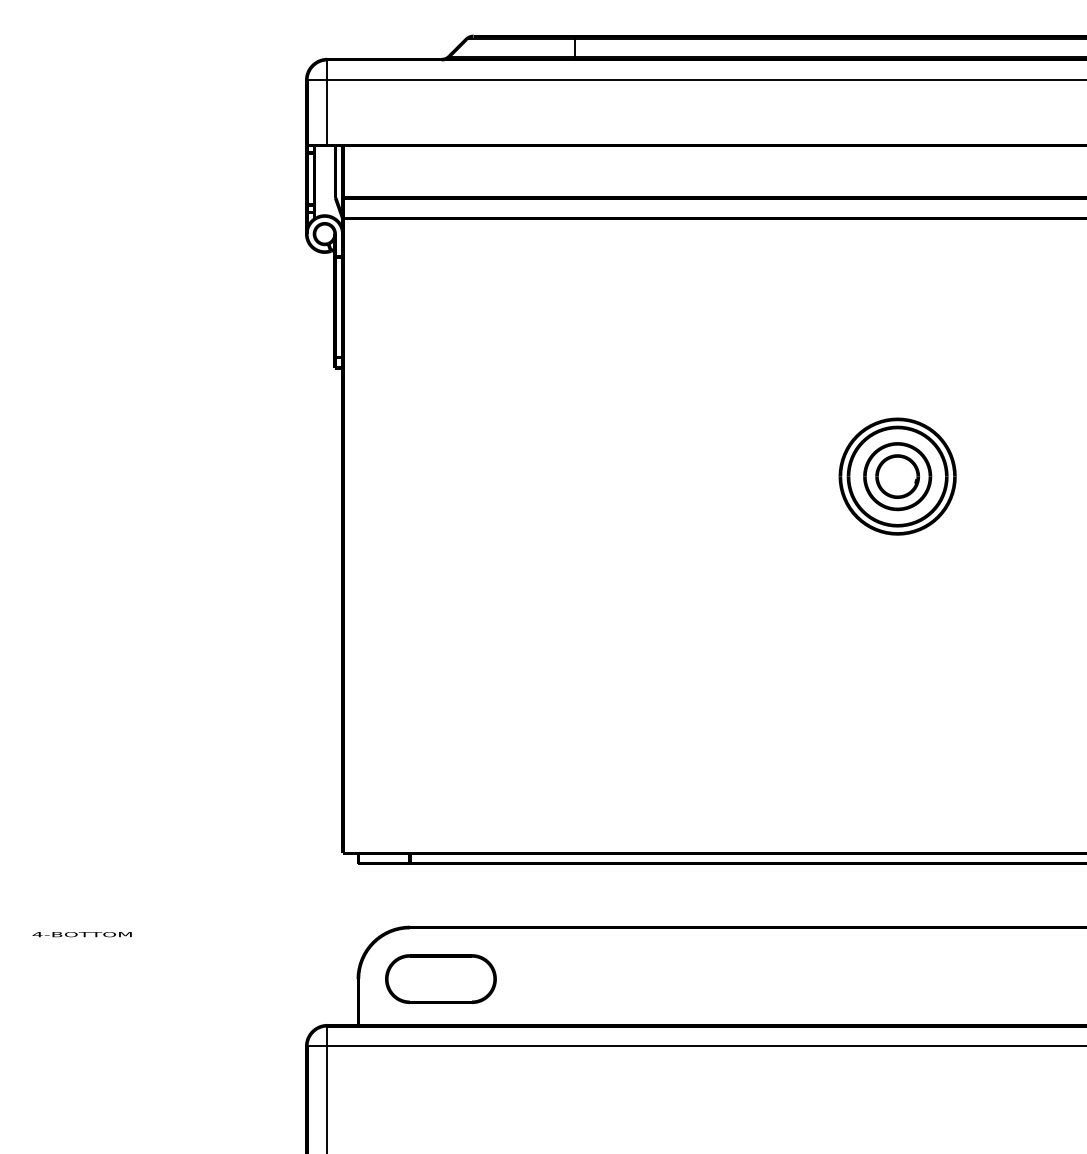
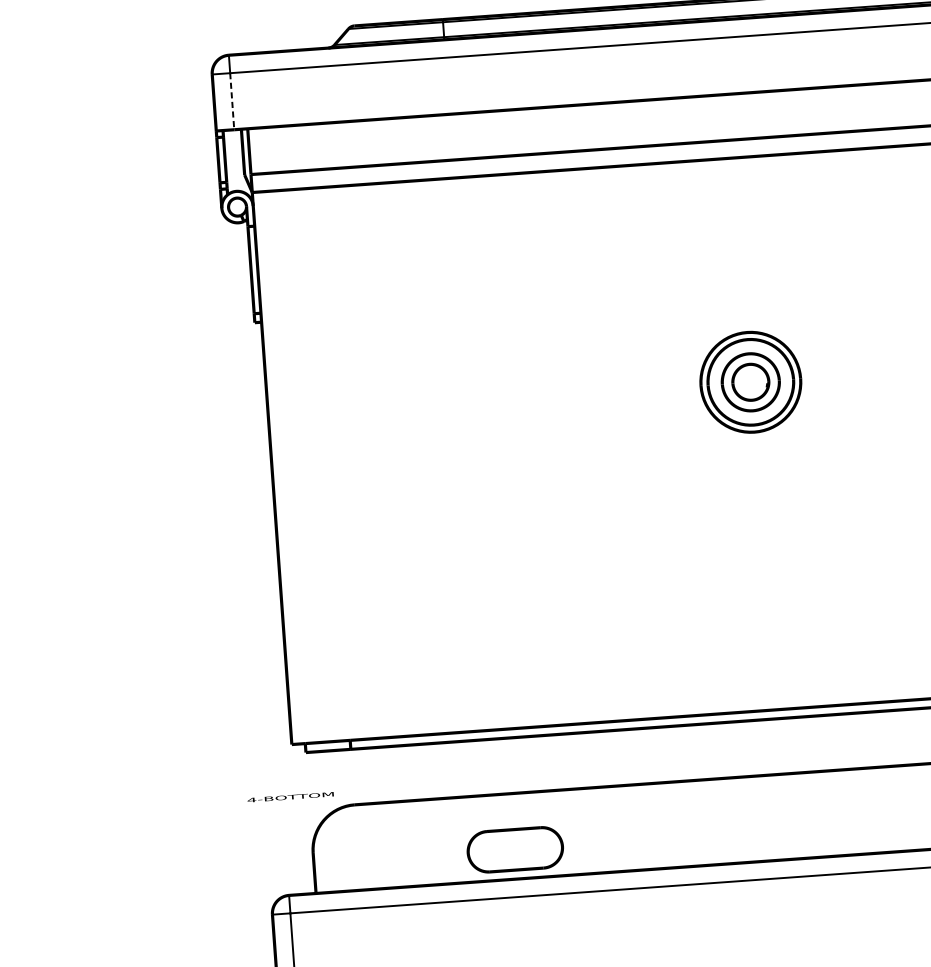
line: (327, 112) -> (232, 101), solid -> dashed
text: (81, 934) -> (290, 797), moved
part: (440, 978) -> (514, 849), moved

